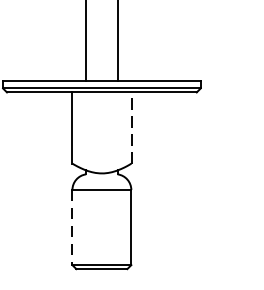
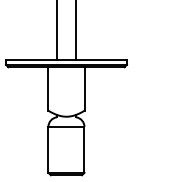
line: (131, 127) -> (84, 88), dashed -> solid
line: (72, 226) -> (48, 149), dashed -> solid

